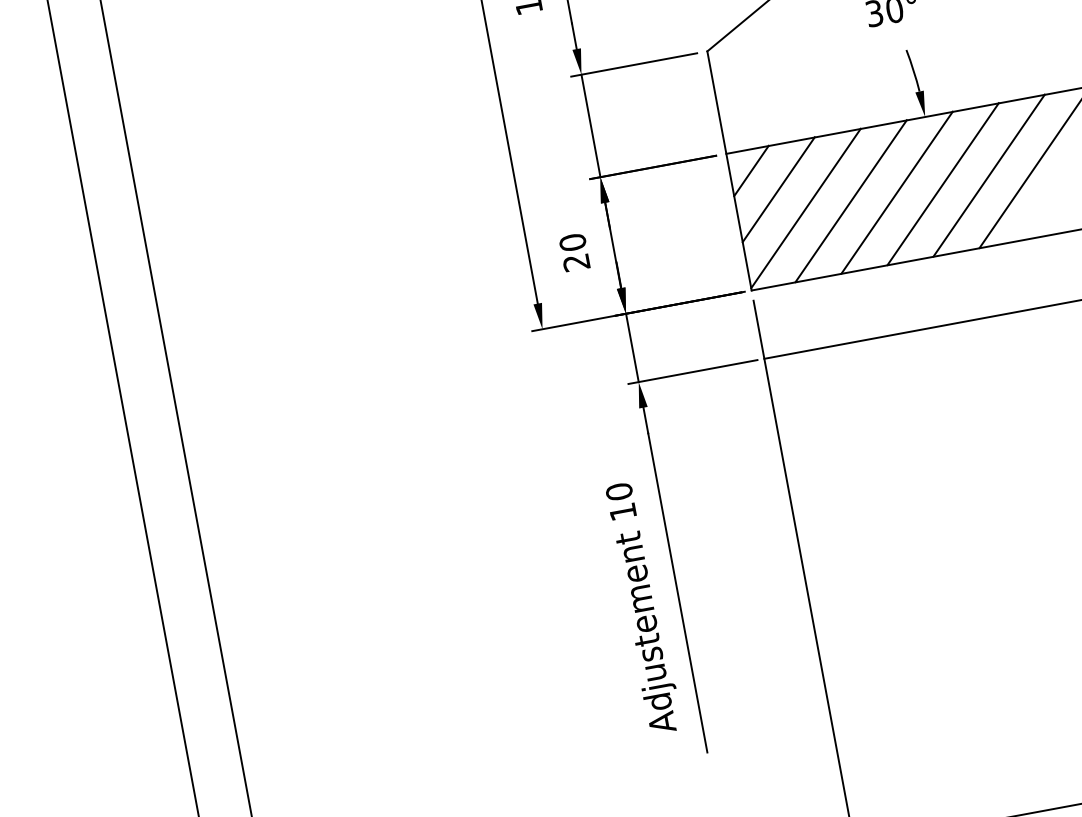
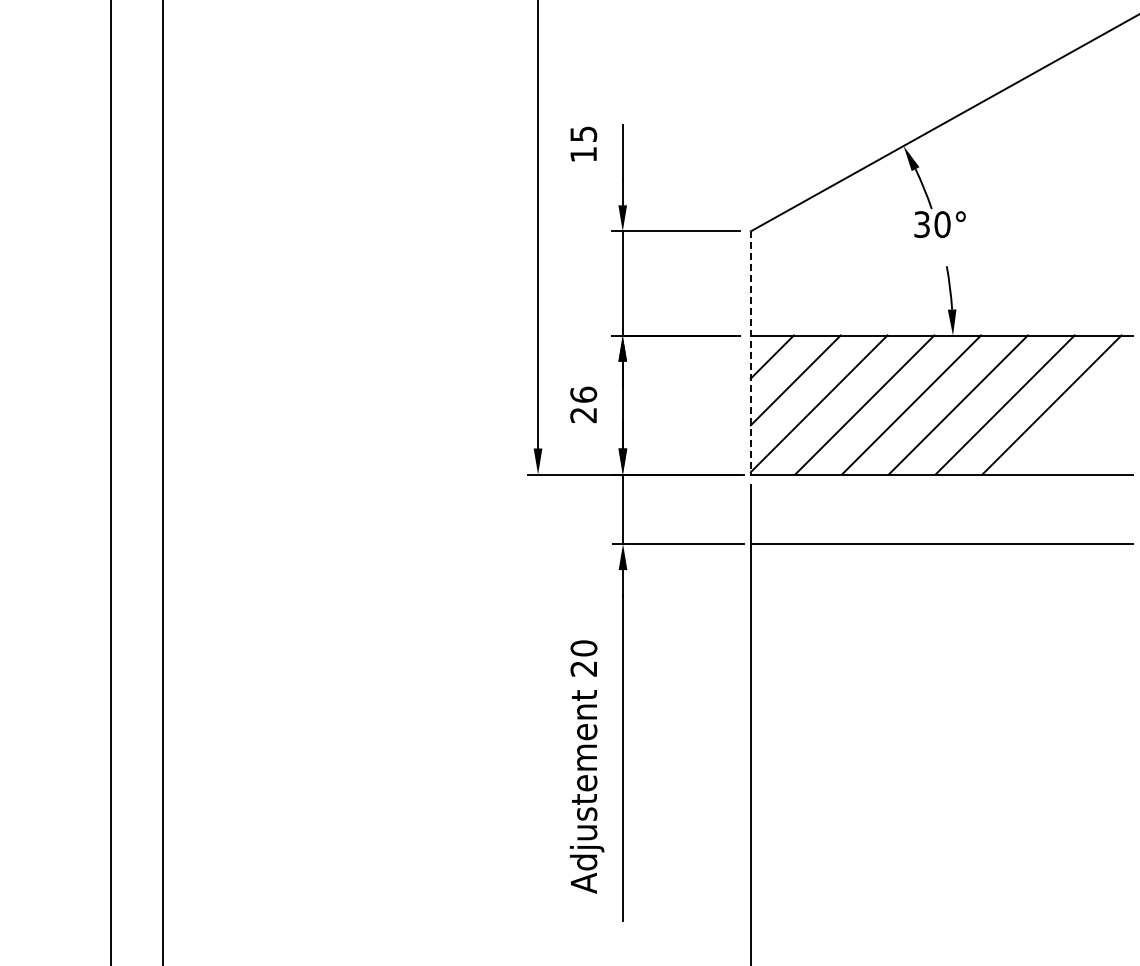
line: (729, 170) -> (750, 352), solid -> dashed
text: (572, 242) -> (583, 394), 20 -> 26
text: (622, 511) -> (583, 668), 10 -> 20

